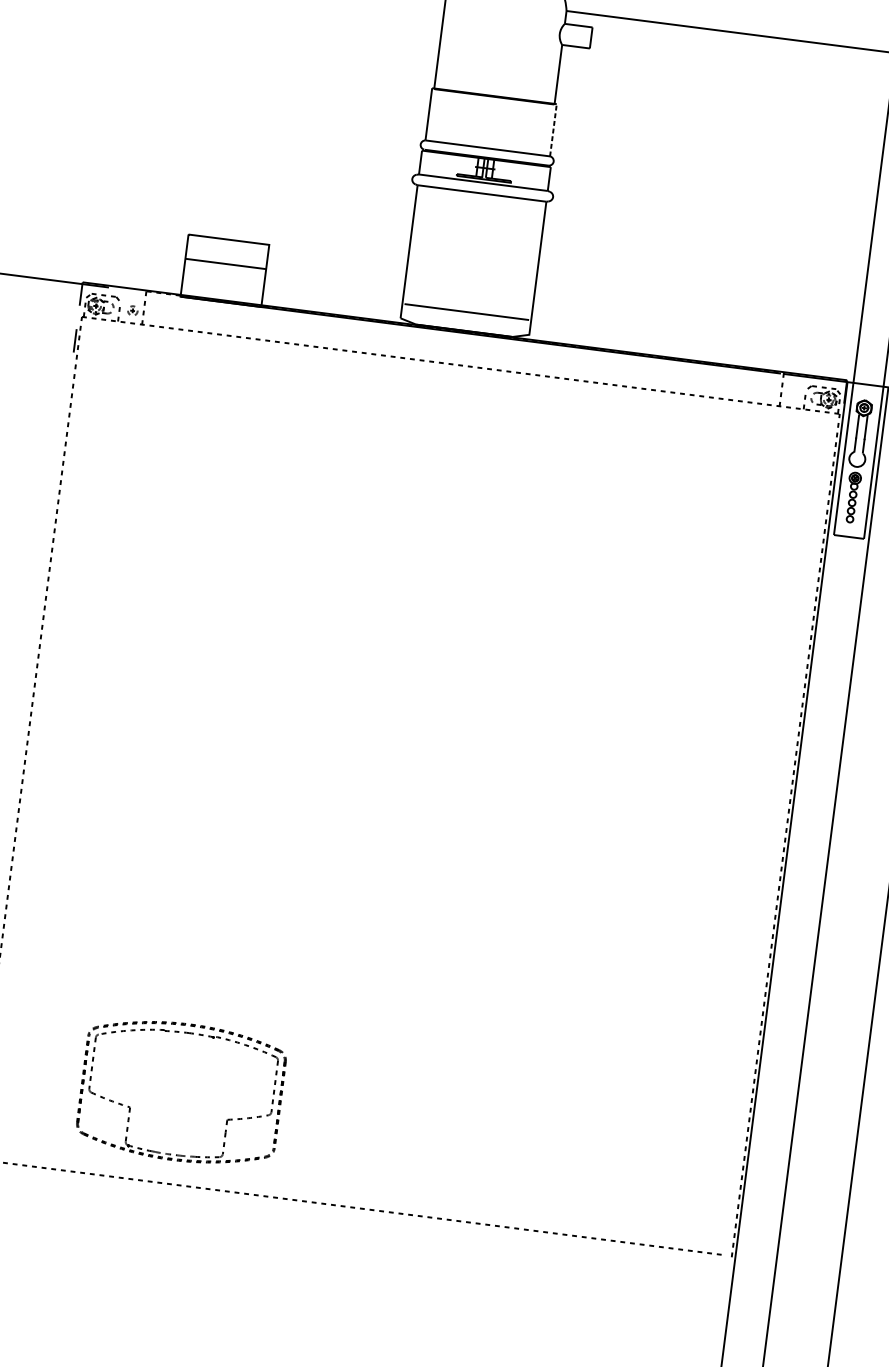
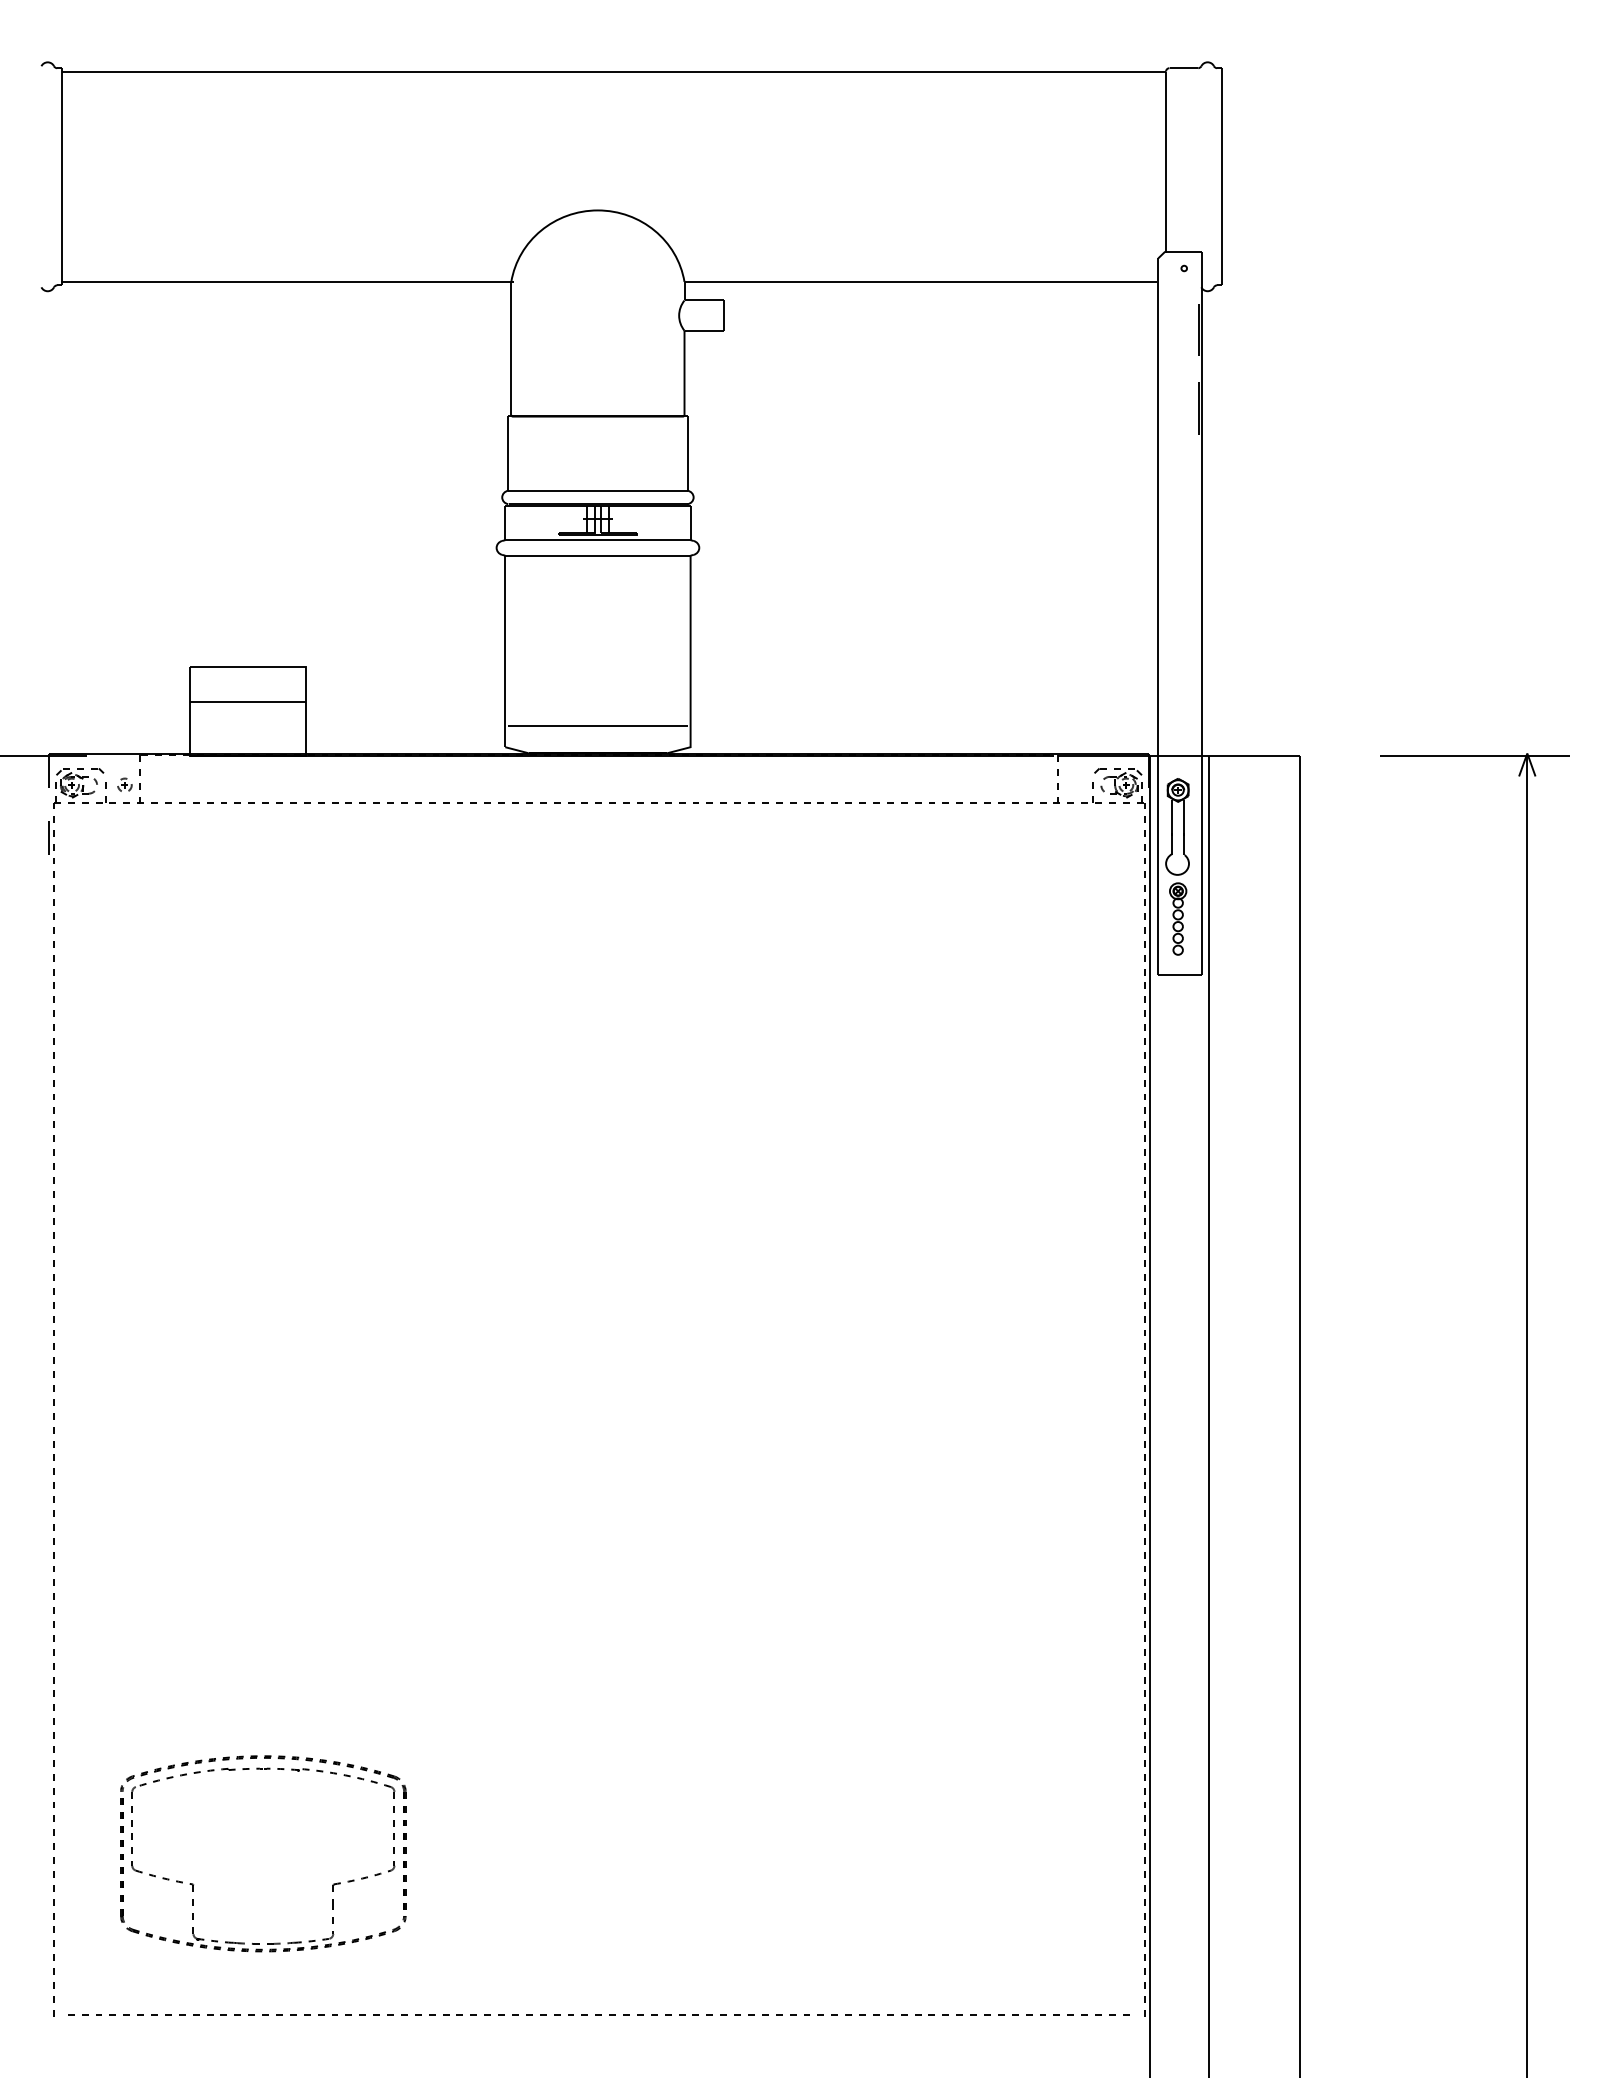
line: (553, 130) -> (687, 453), dashed -> solid
part: (130, 1107) -> (194, 1884), moved

